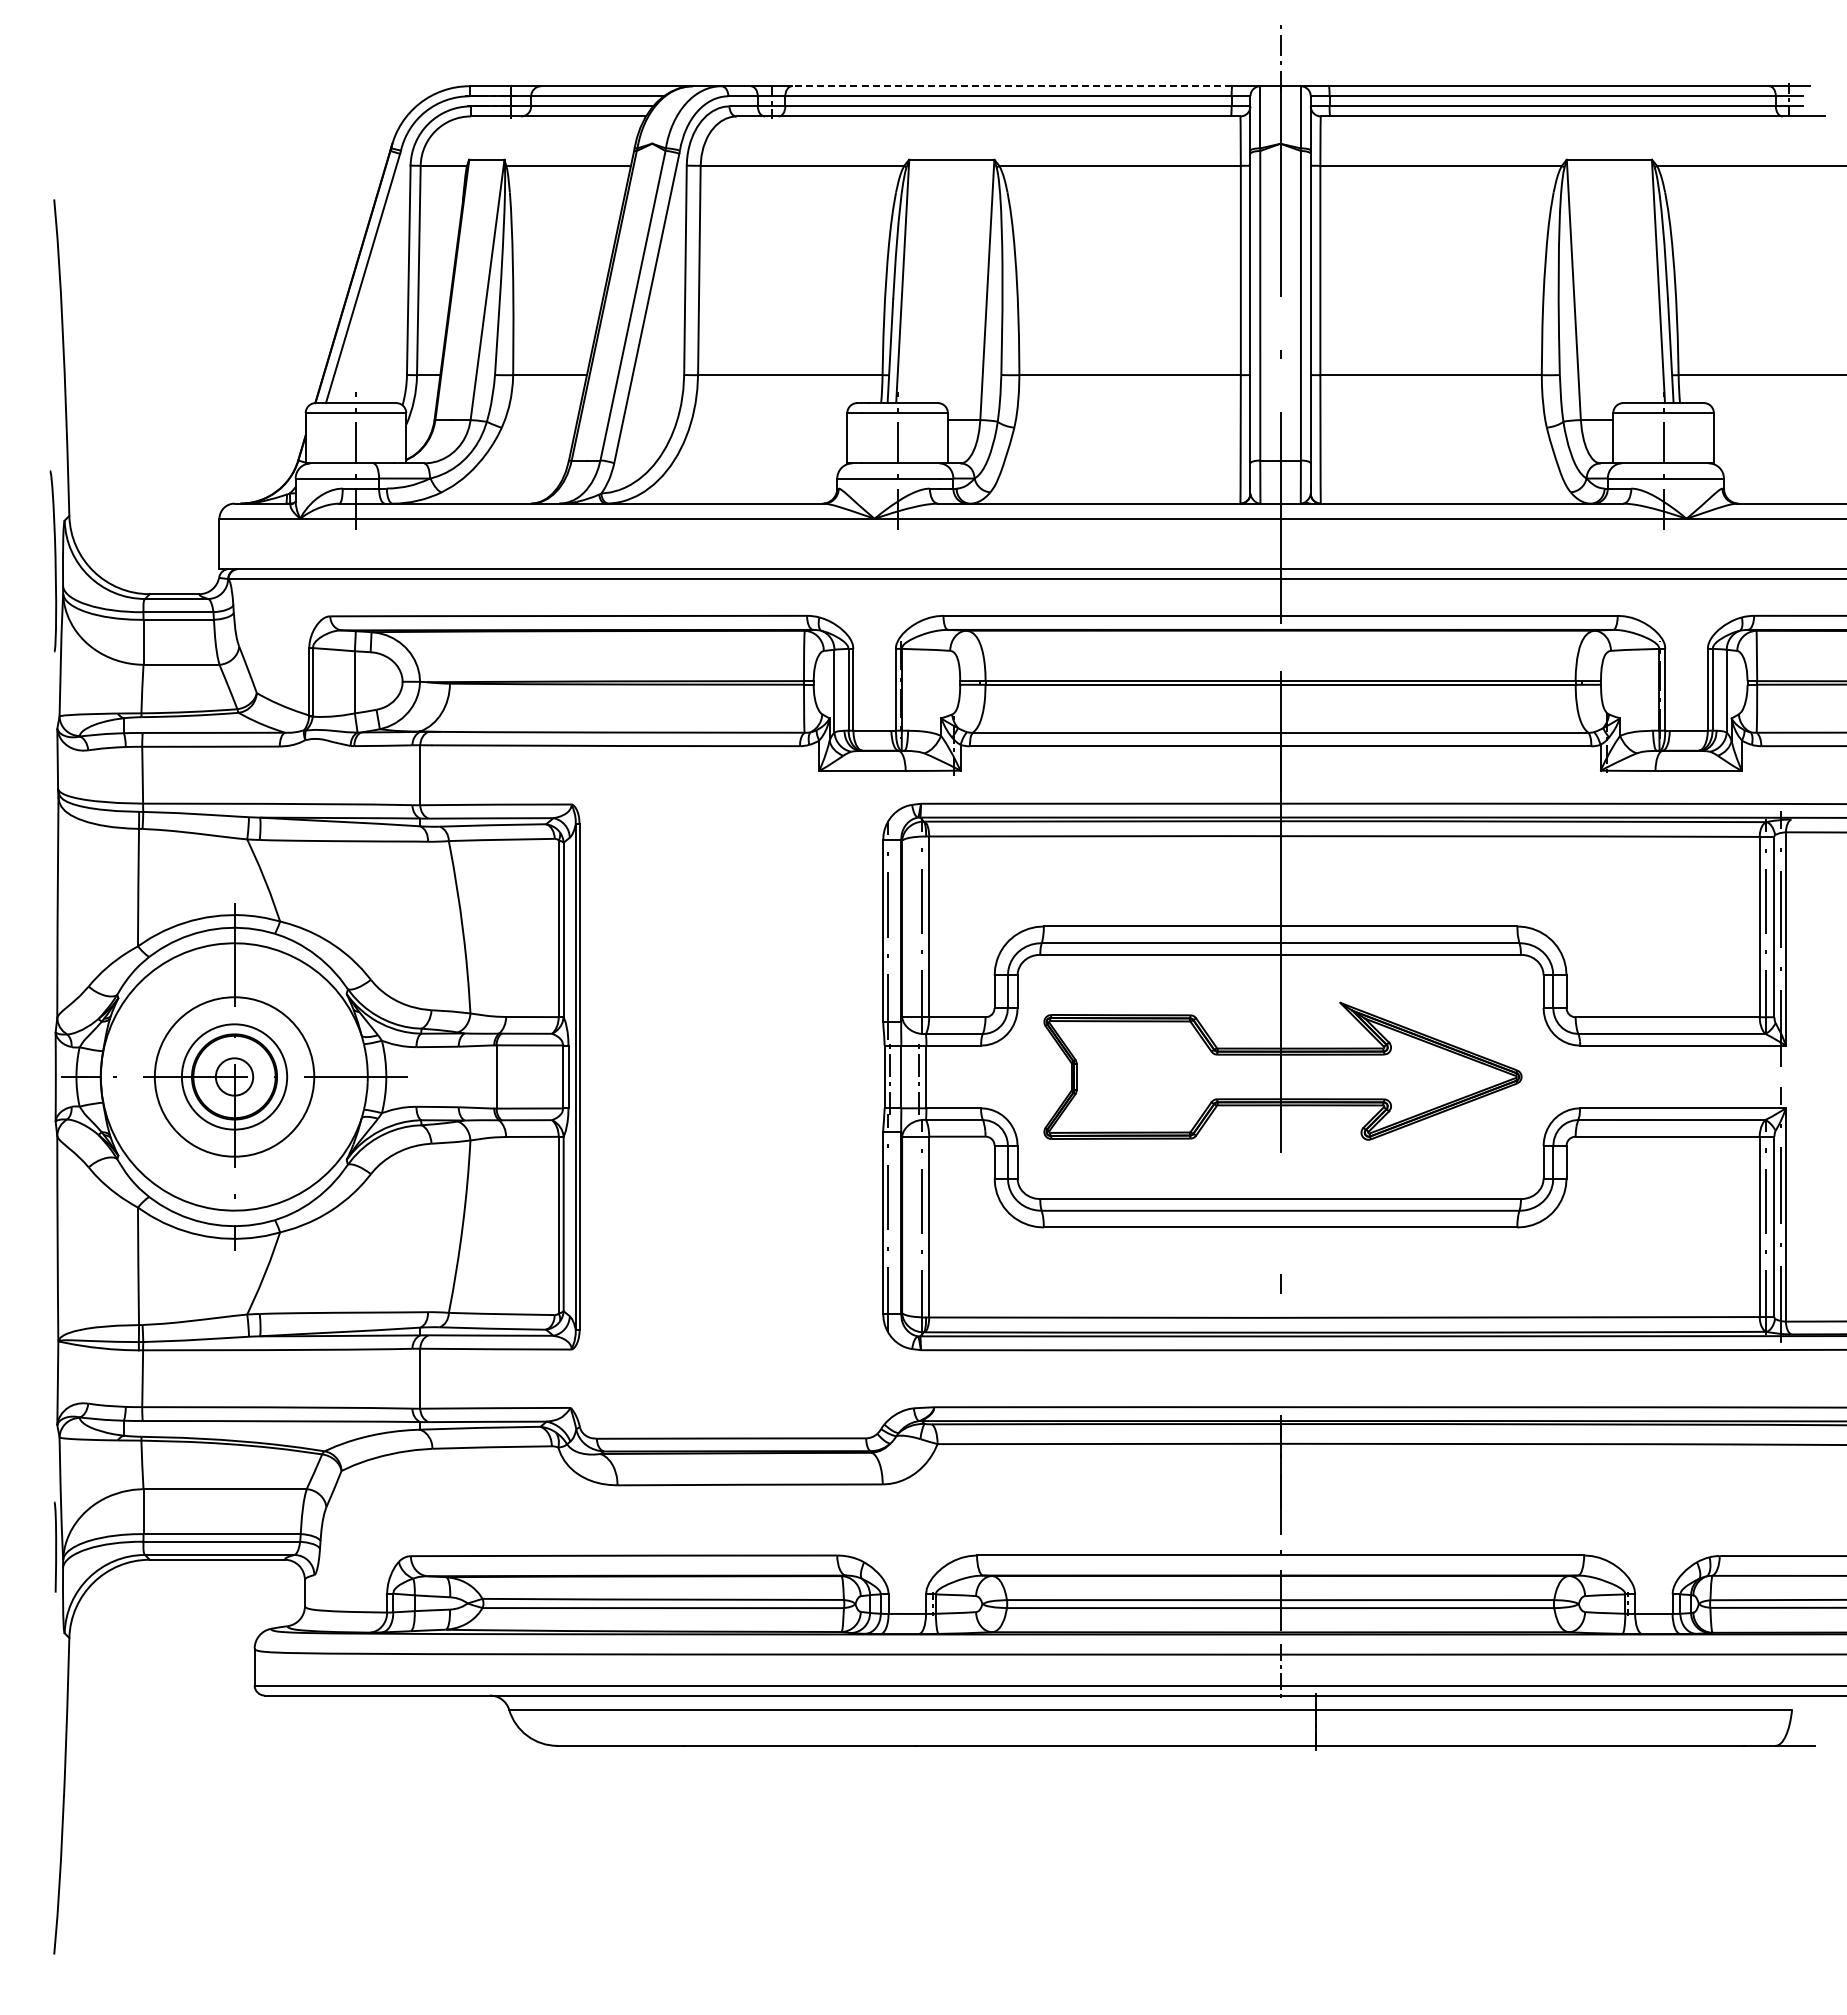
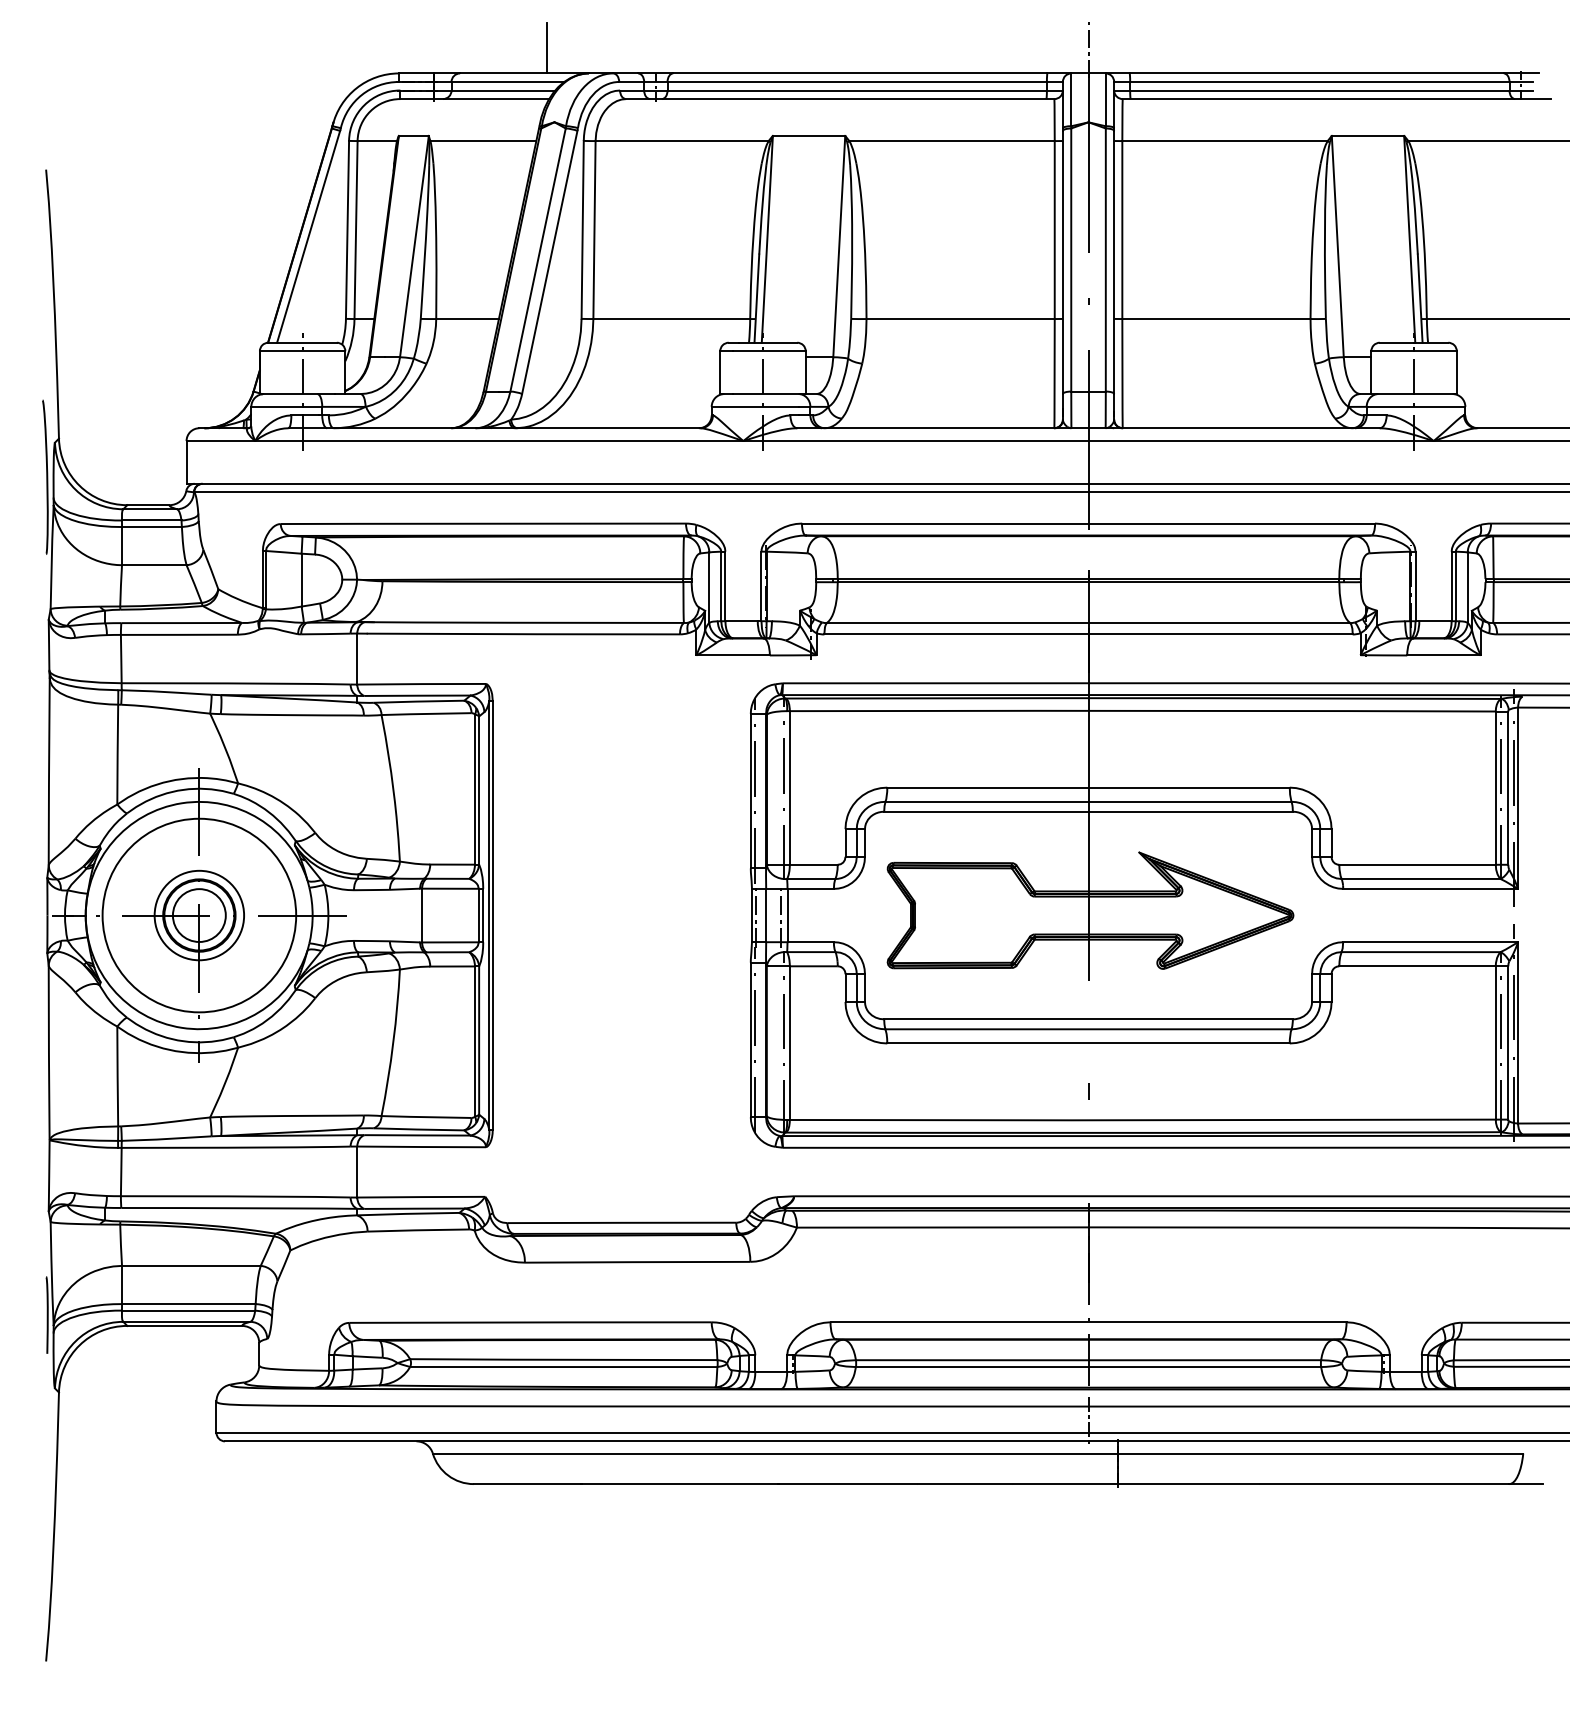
line: (643, 56) -> (547, 48), added
line: (1011, 86) -> (859, 73), dashed -> solid
circle: (234, 1076) -> (199, 915), size x1.43
circle: (234, 1076) -> (199, 915), size x1.67

